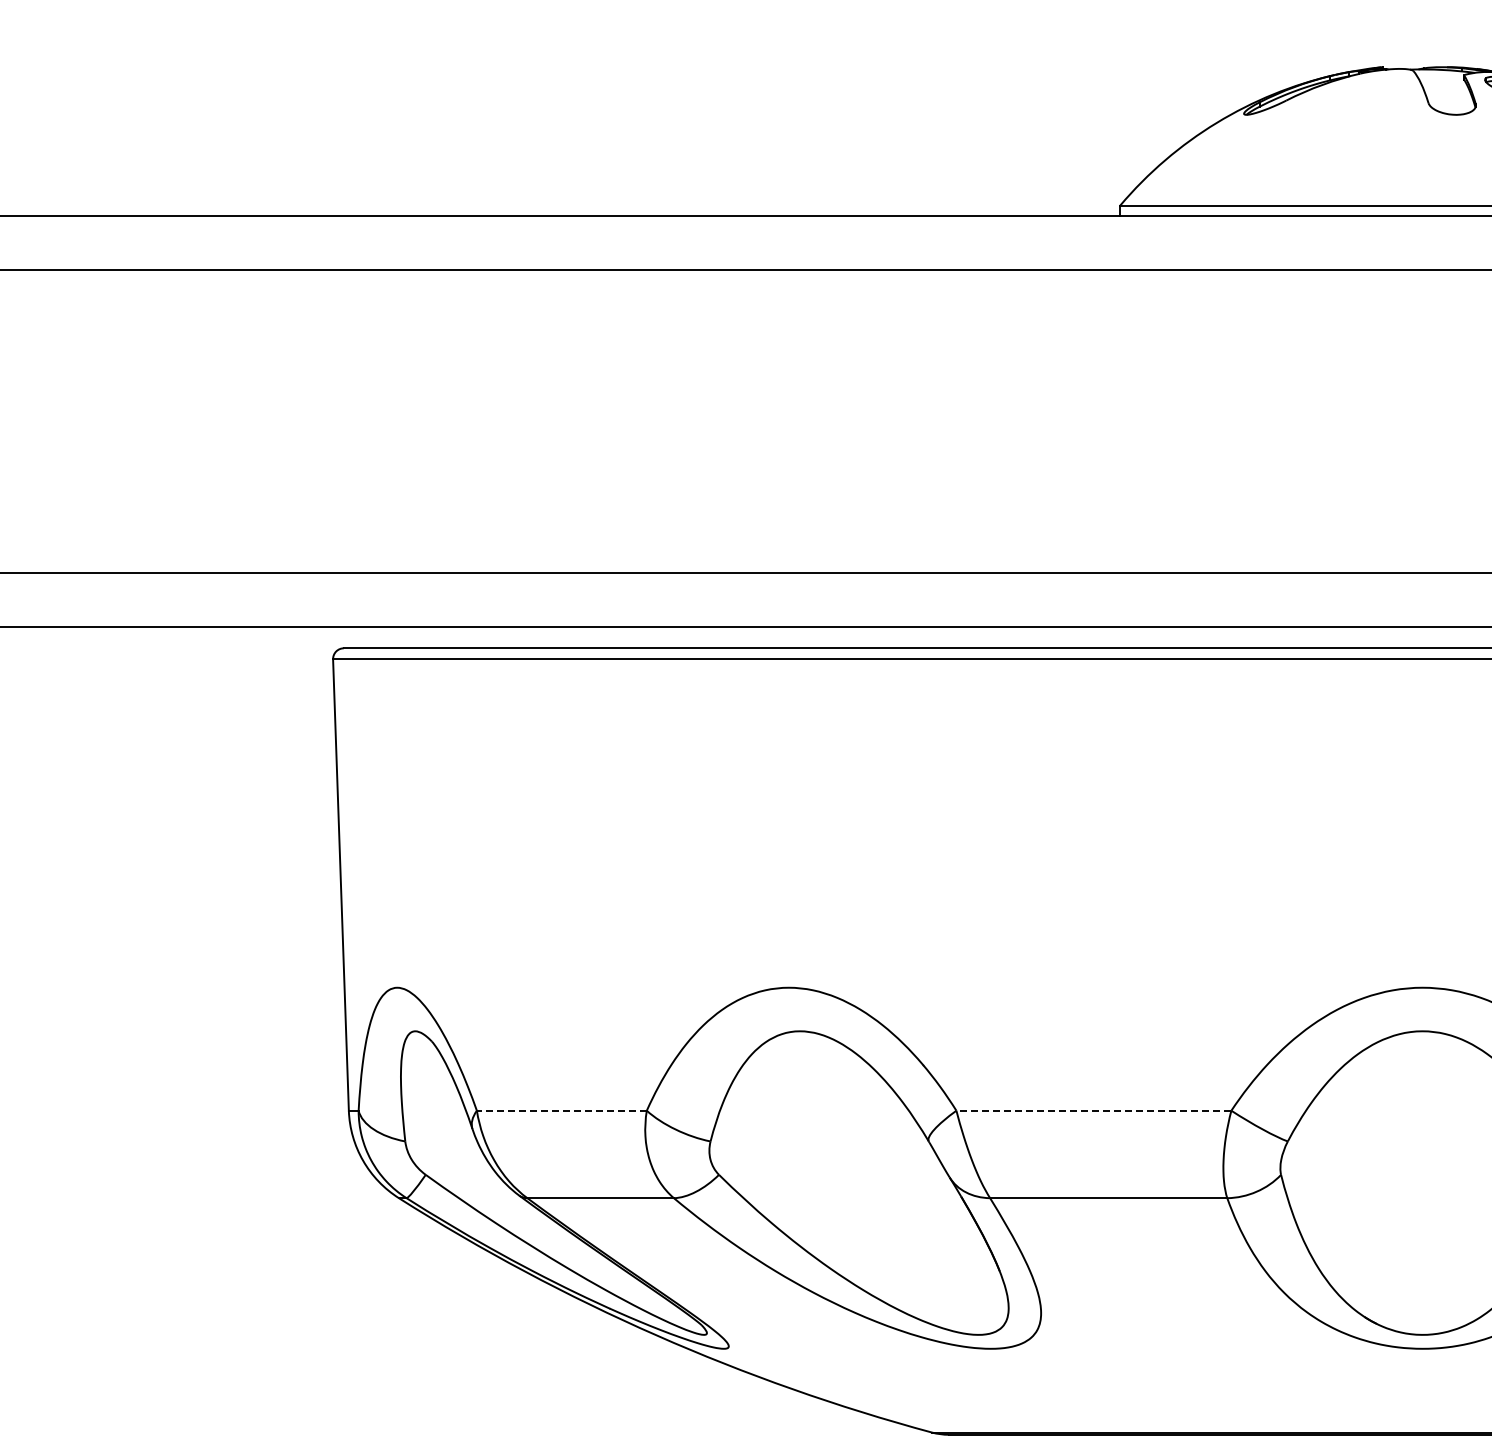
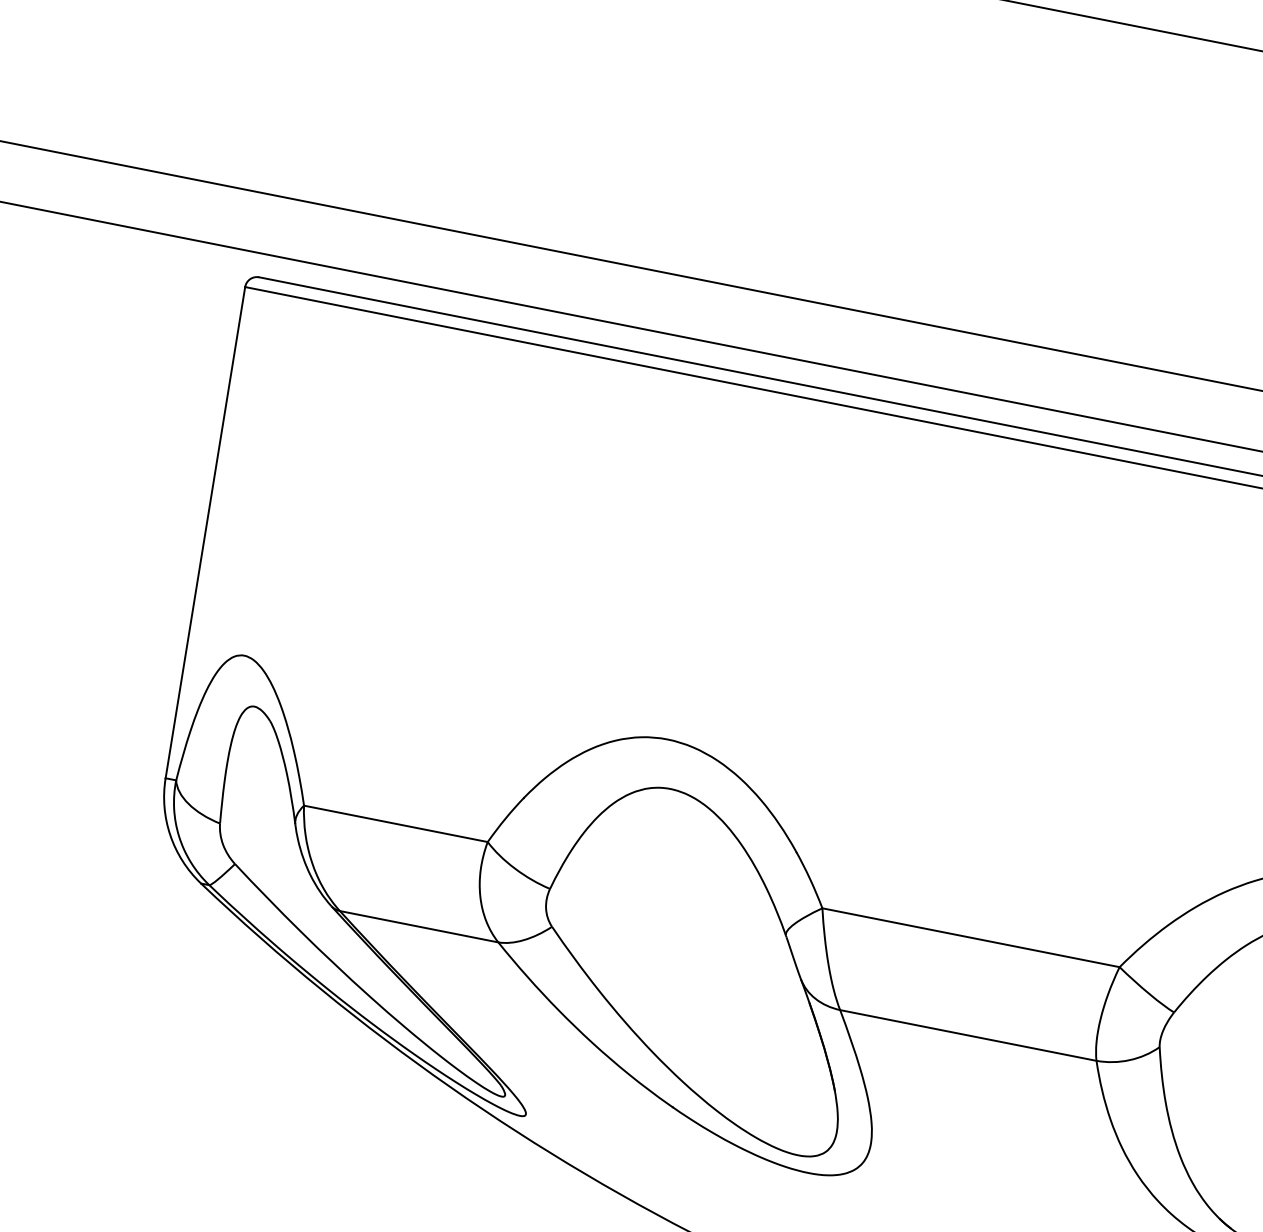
line: (561, 1110) -> (395, 823), dashed -> solid
line: (1093, 1110) -> (970, 937), dashed -> solid

